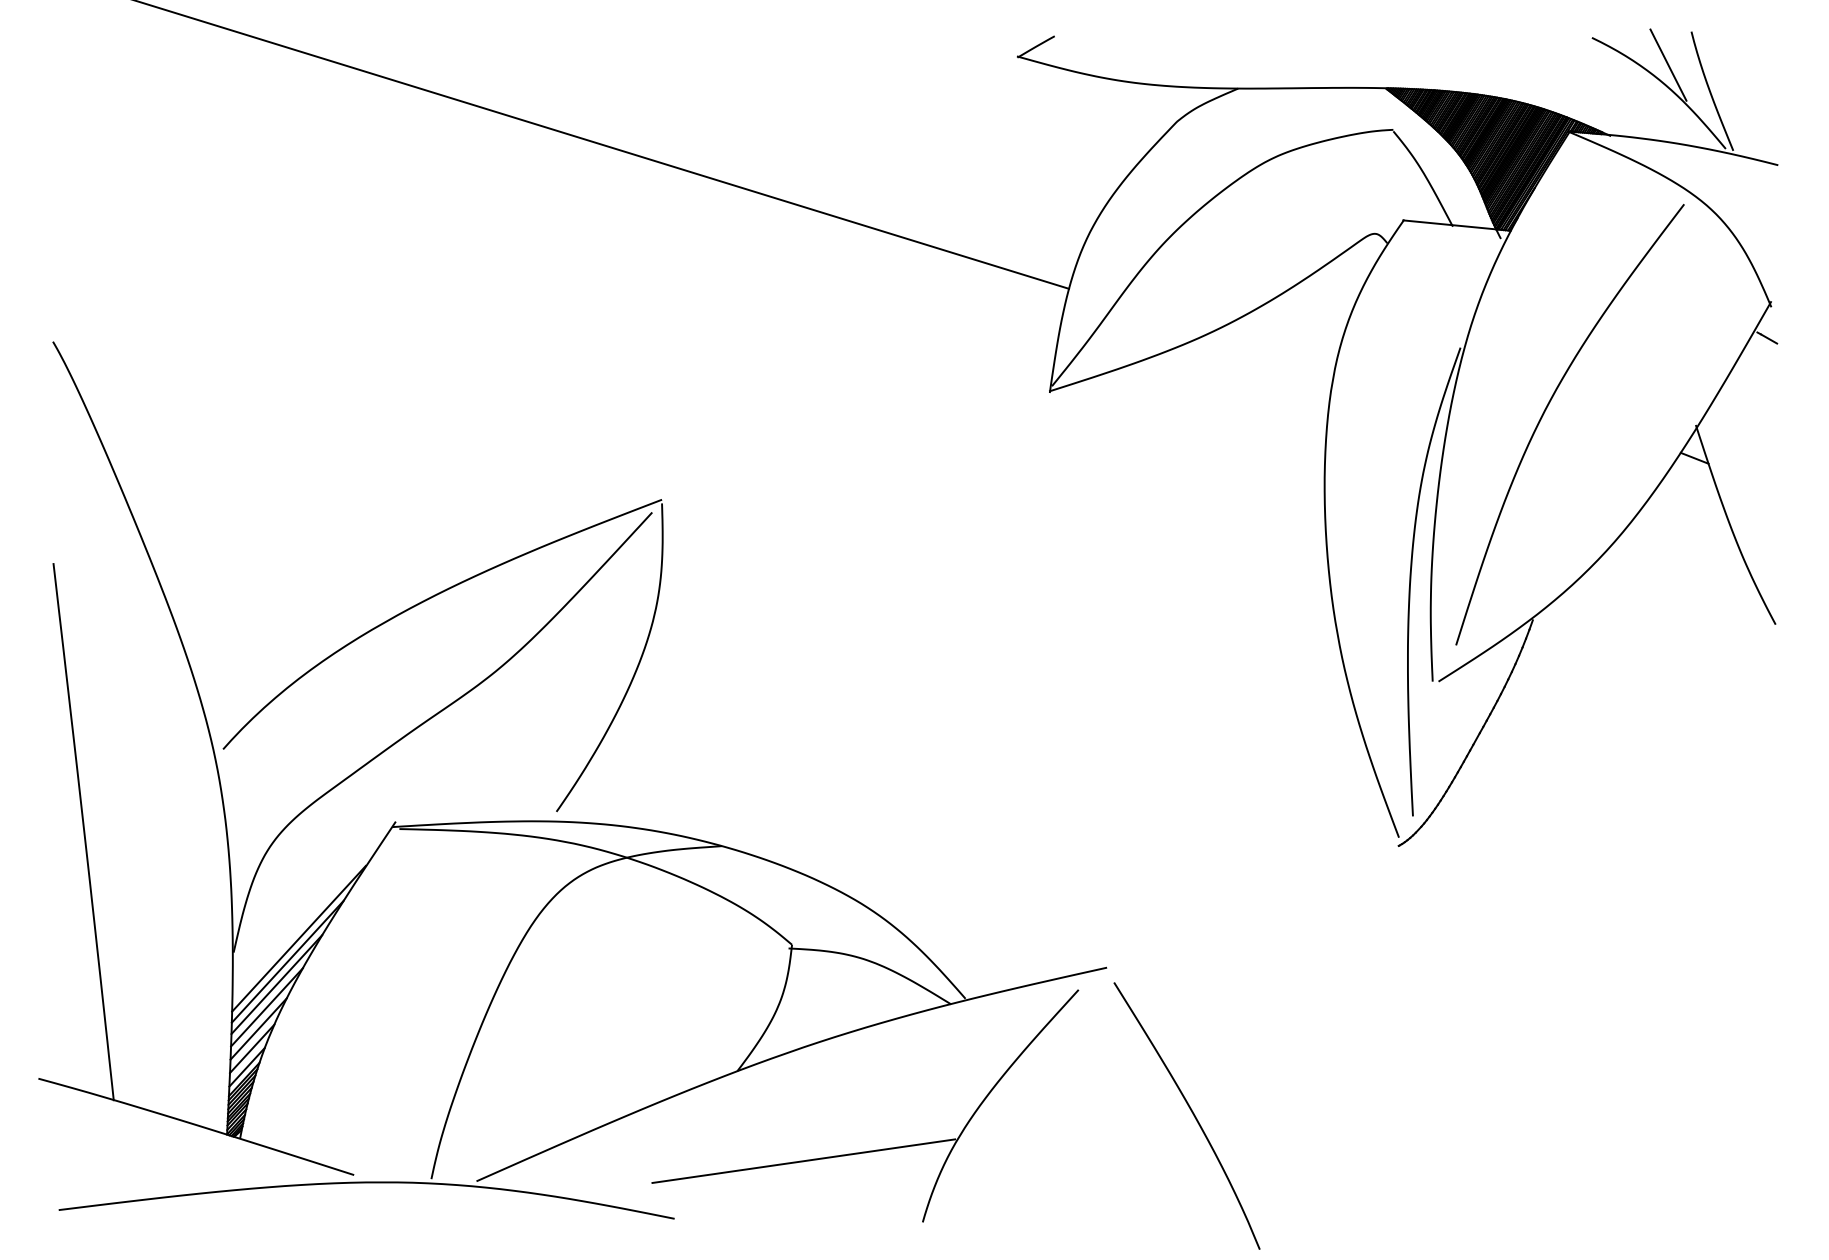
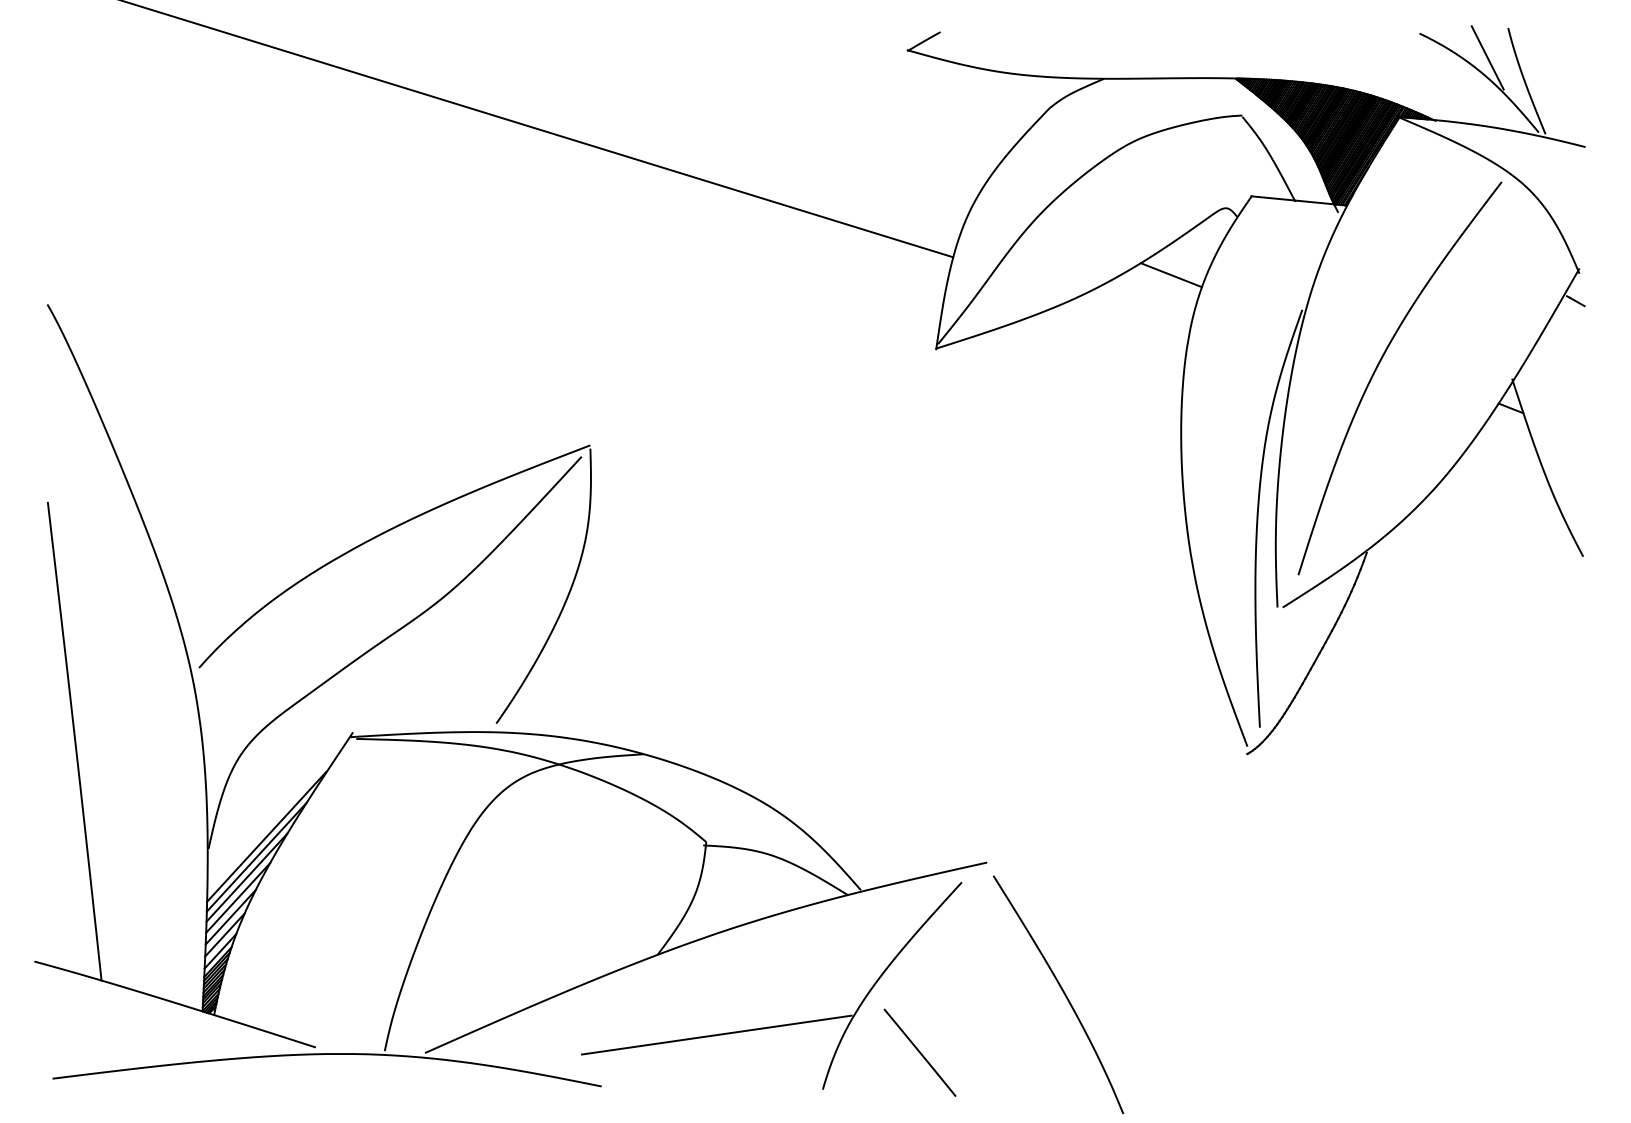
line: (1312, 309) -> (1170, 275), added
line: (1031, 1180) -> (919, 1052), added

